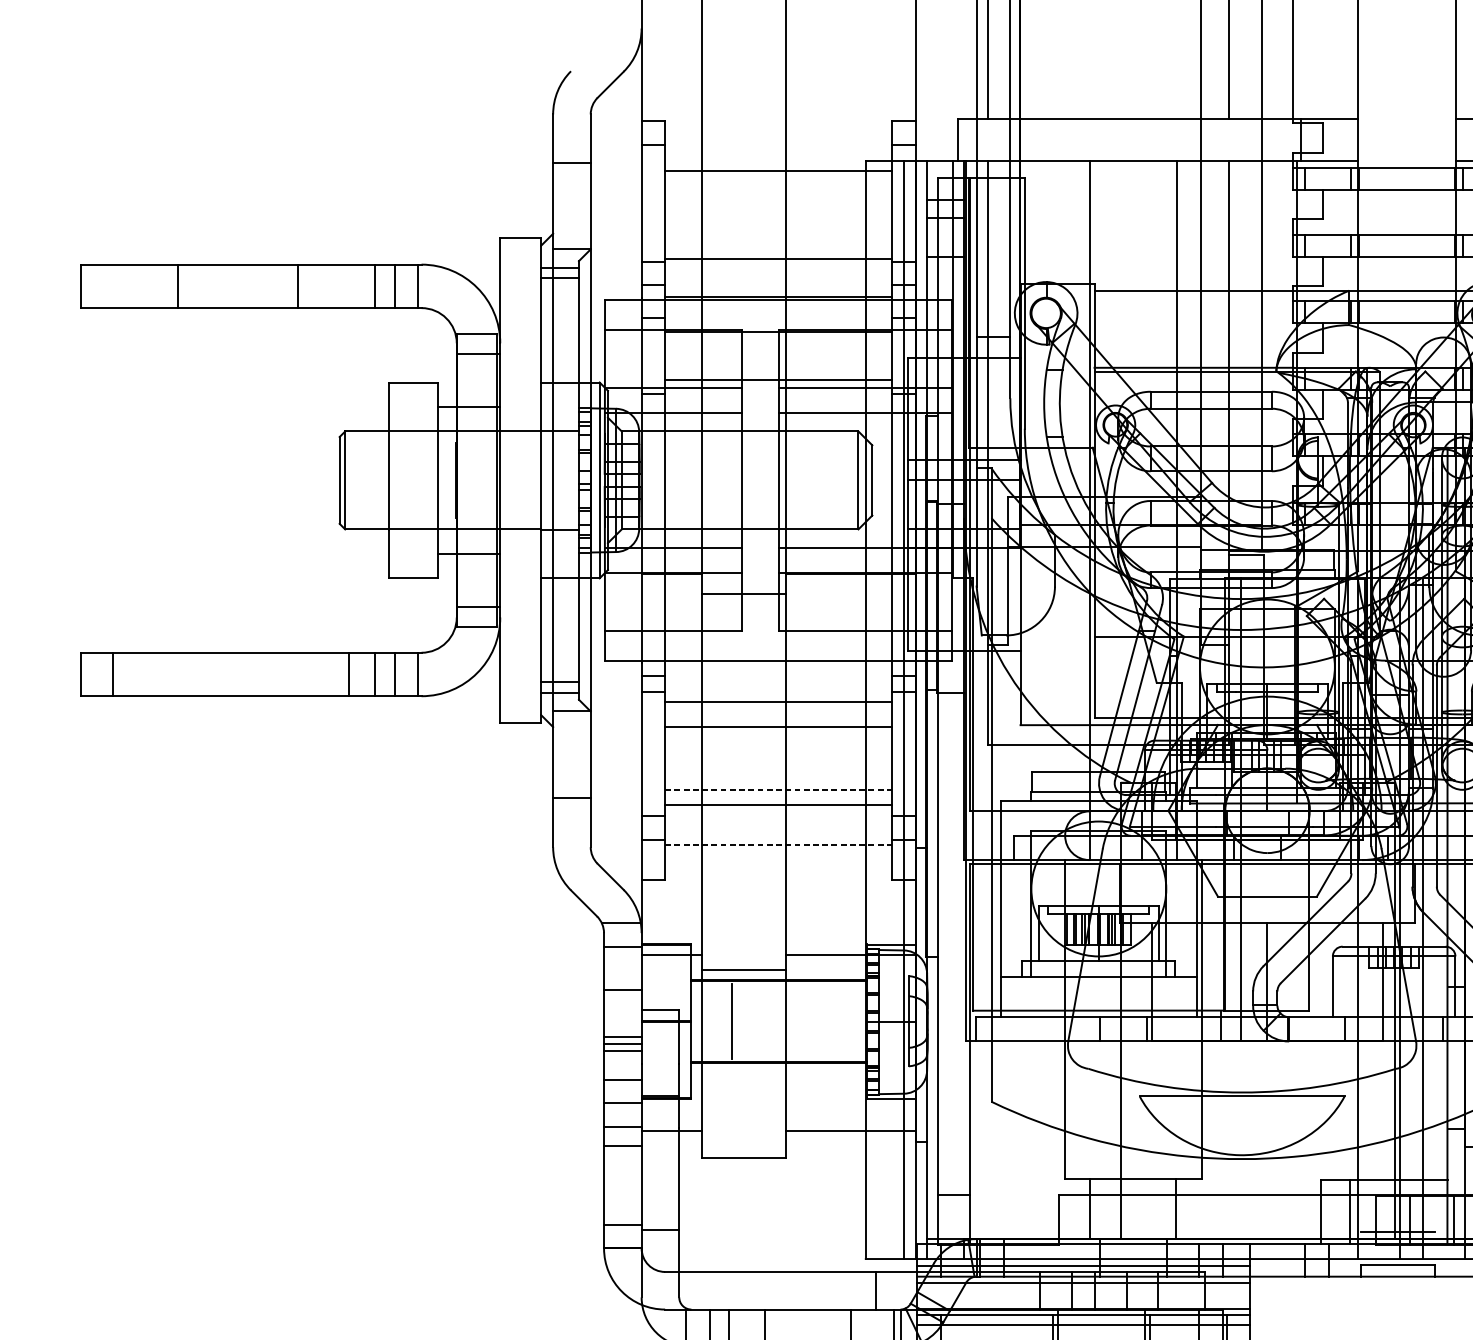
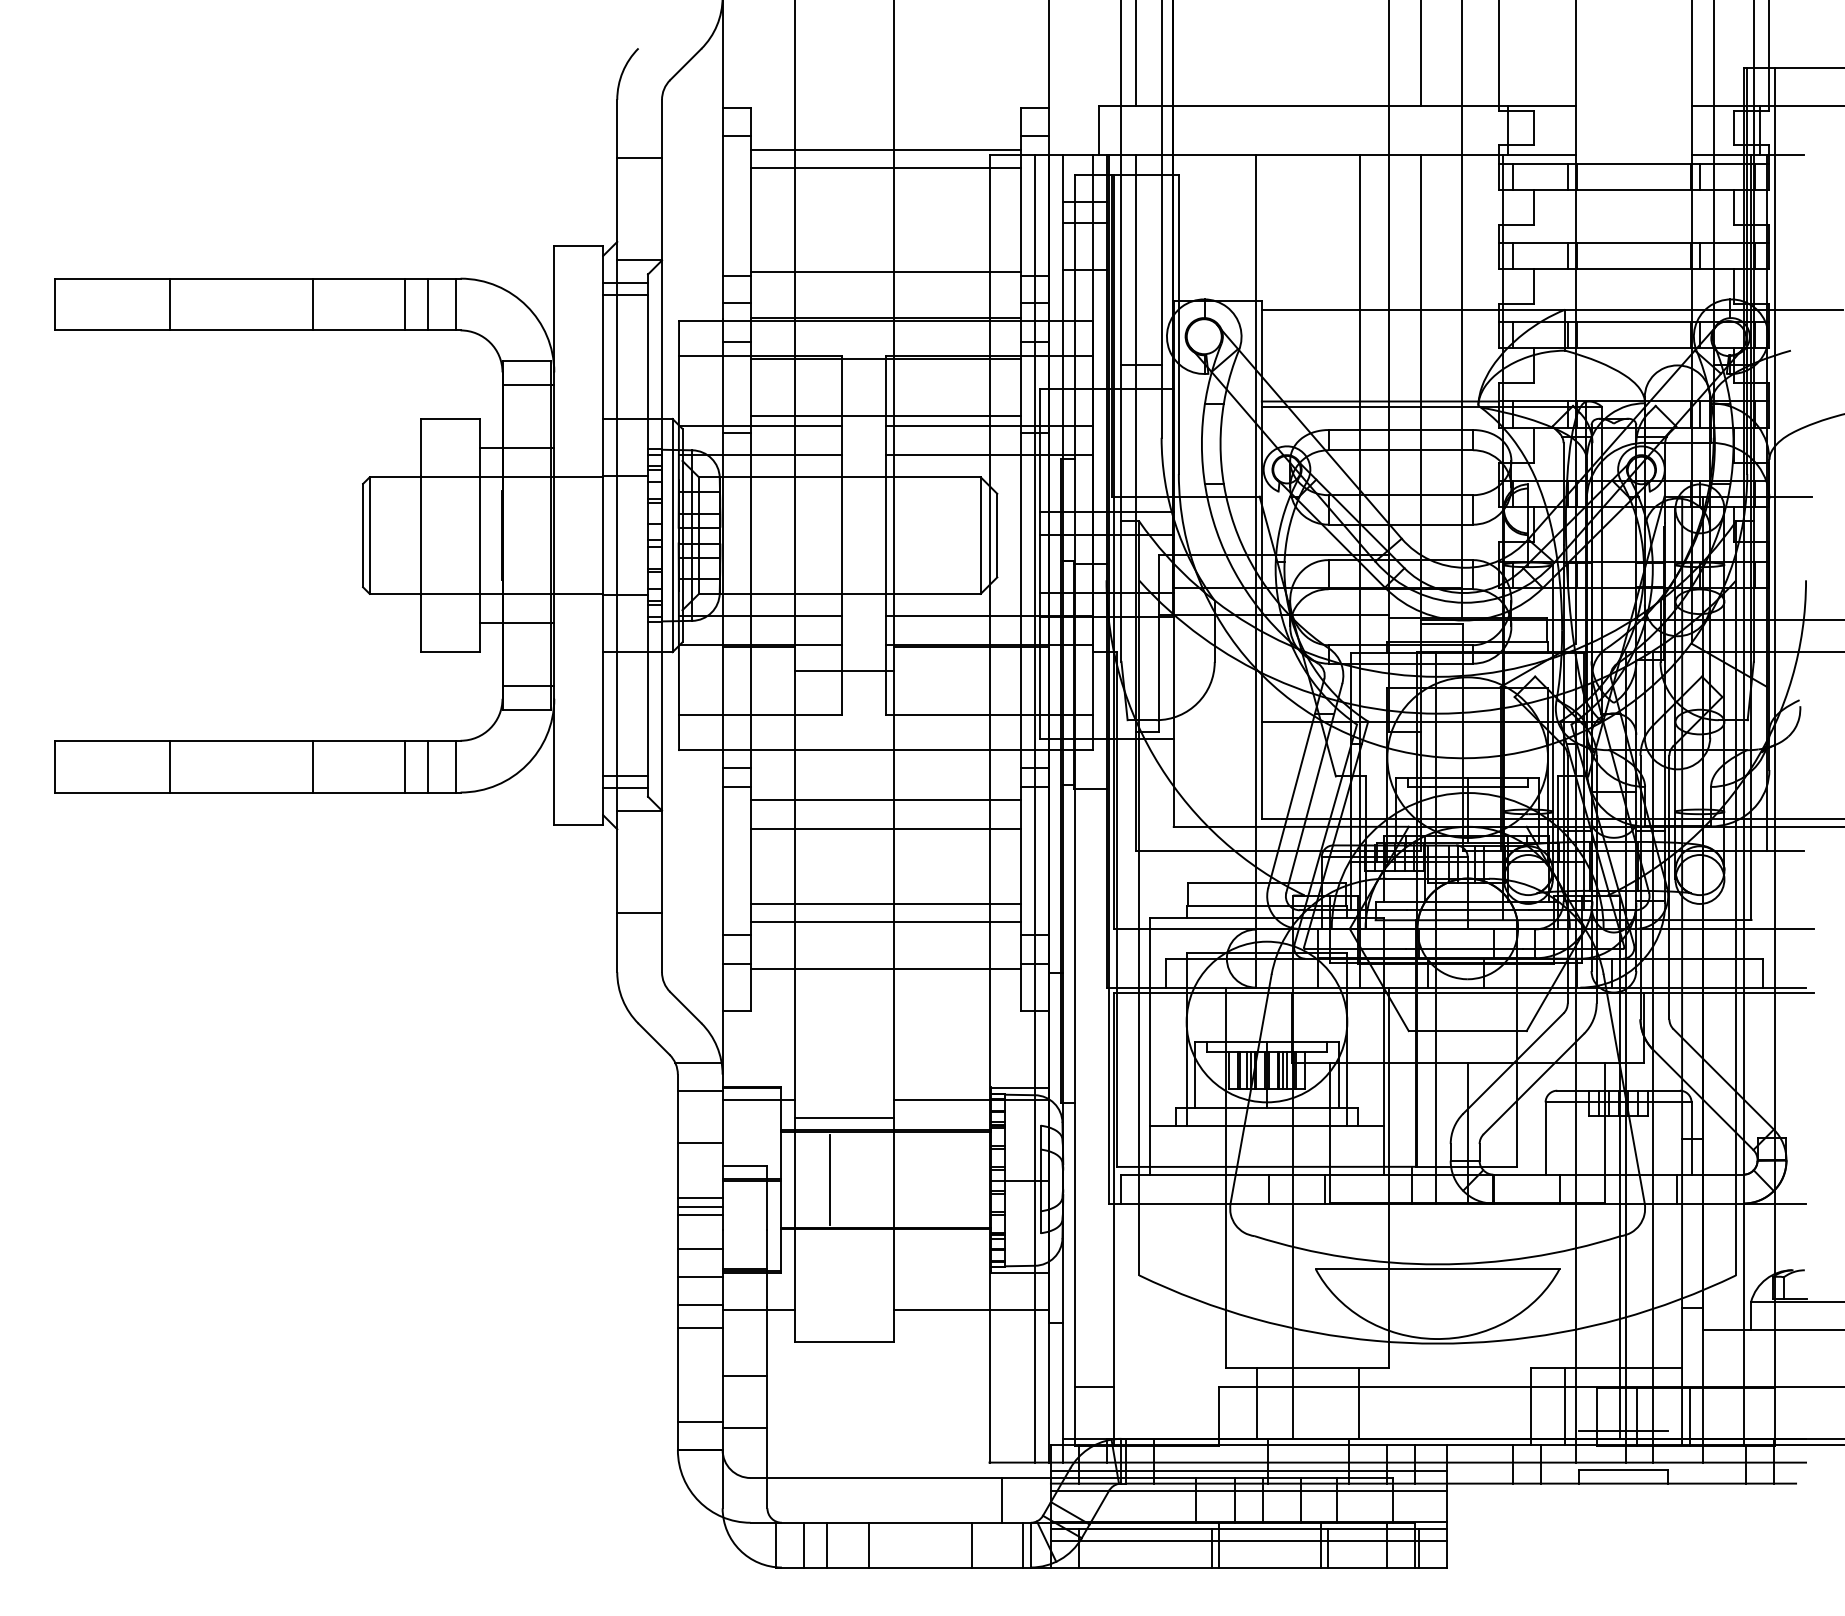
line: (778, 156) -> (885, 149), added
line: (113, 674) -> (170, 766), moved
line: (349, 674) -> (313, 766), moved
line: (779, 789) -> (886, 903), dashed -> solid
line: (779, 844) -> (886, 969), dashed -> solid
line: (660, 1186) -> (744, 1376), added

